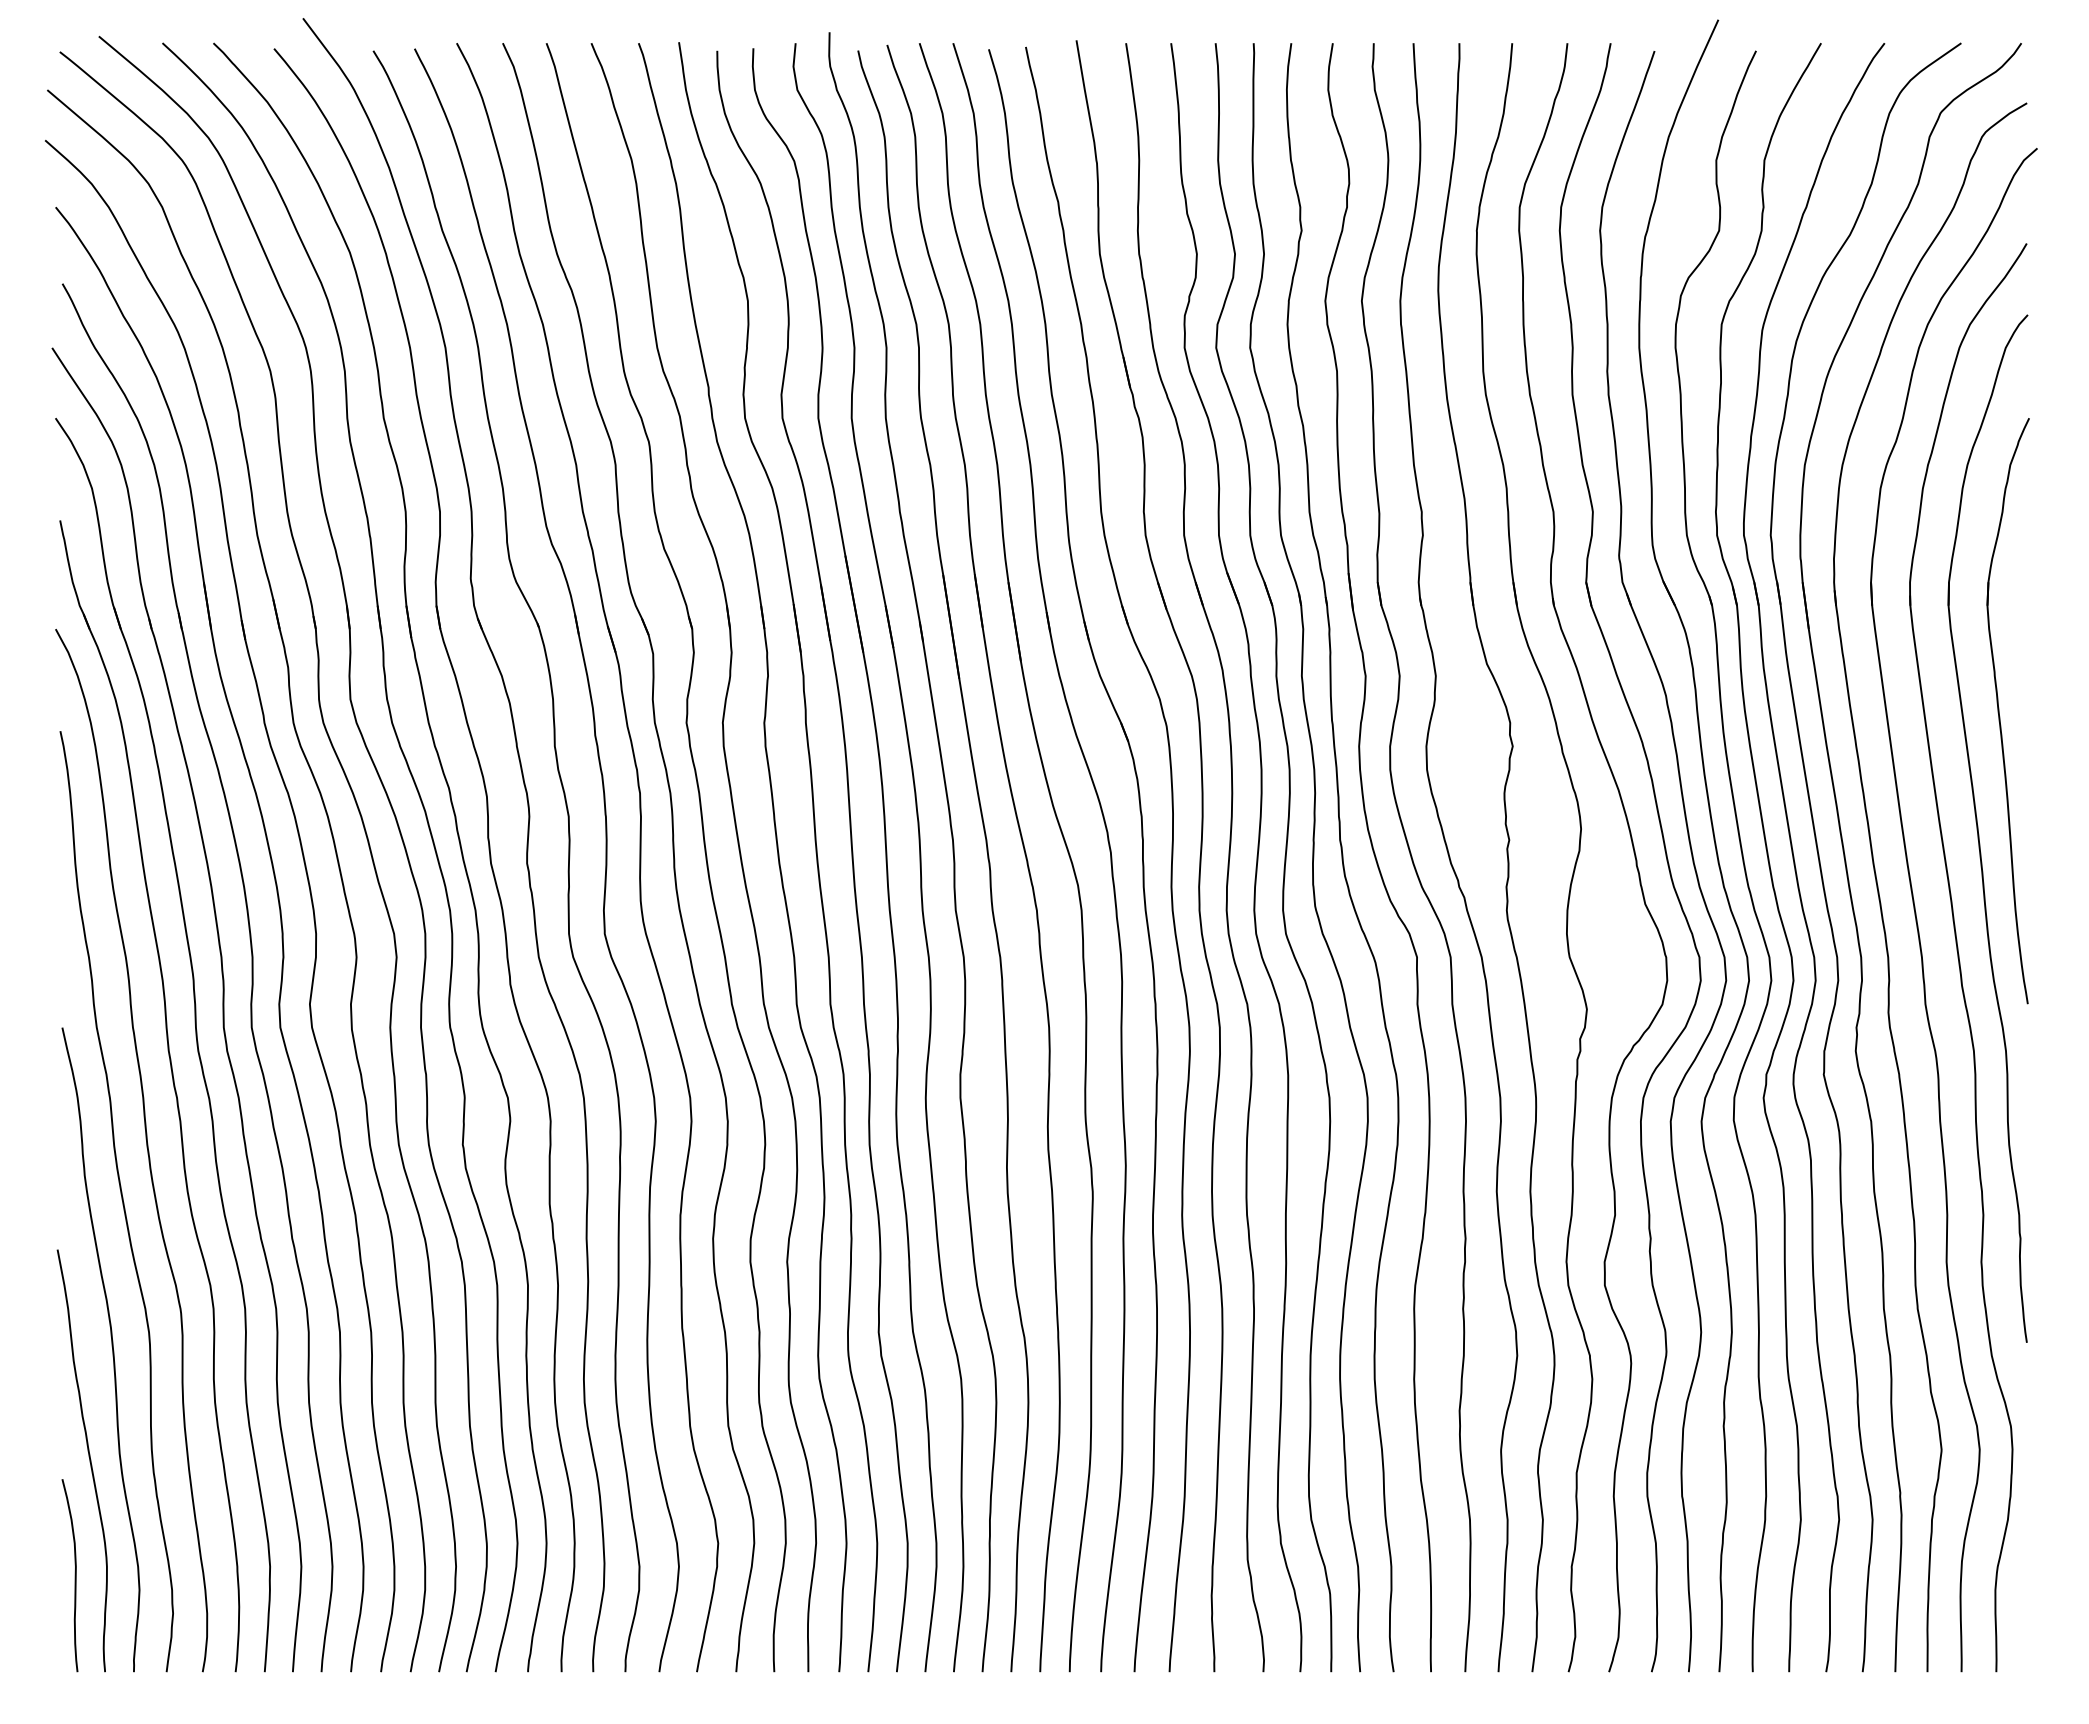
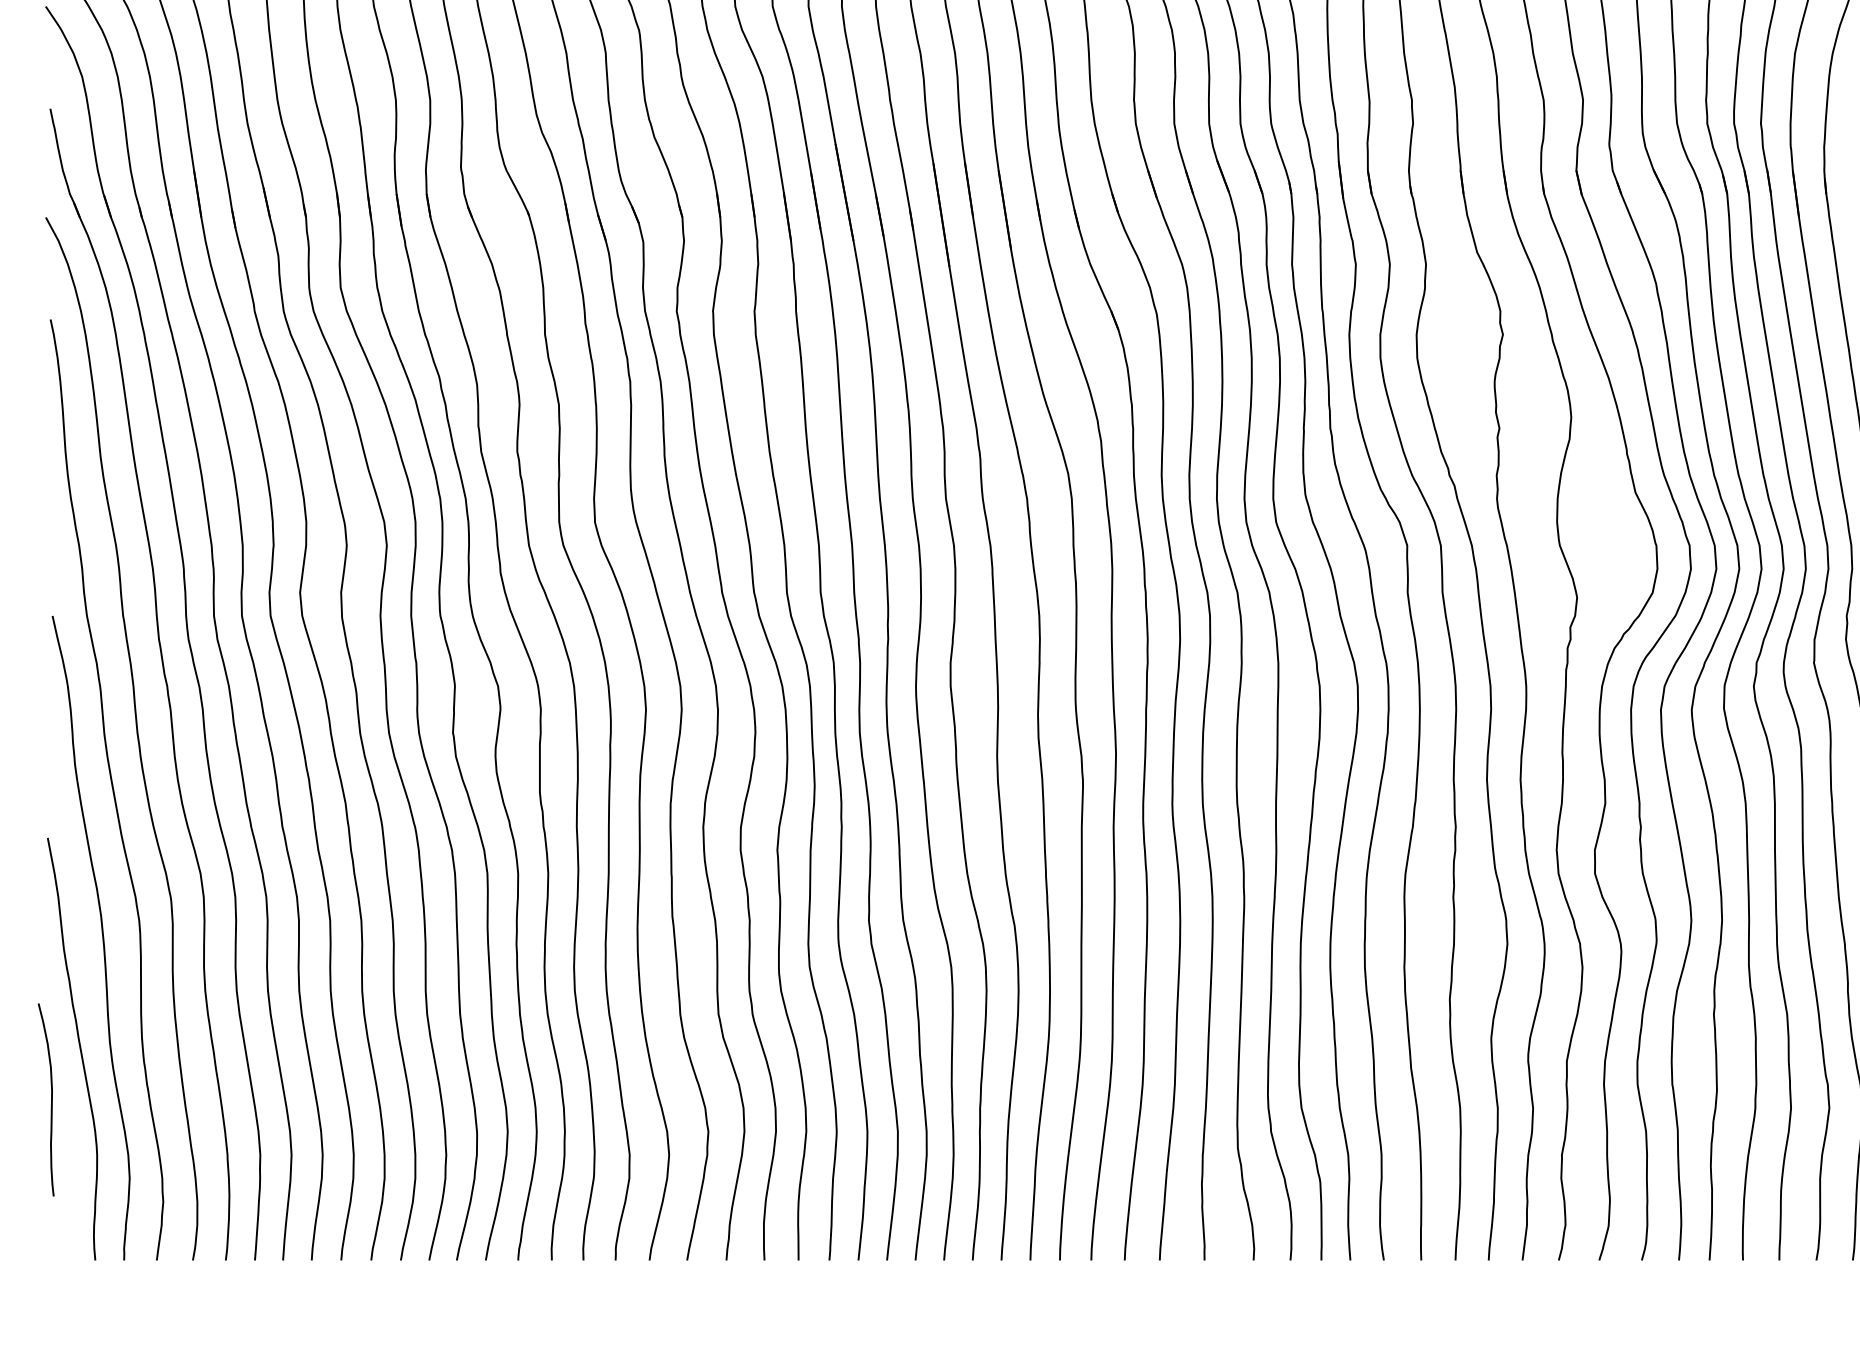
curve: (74, 1575) -> (50, 1099), moved

